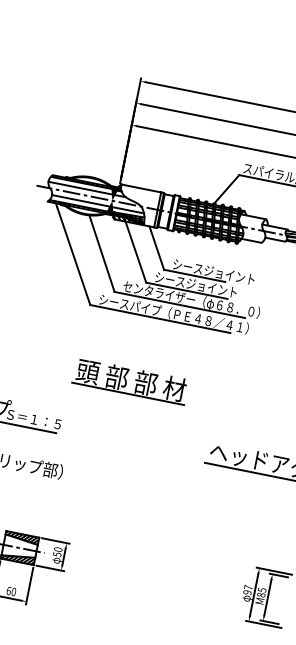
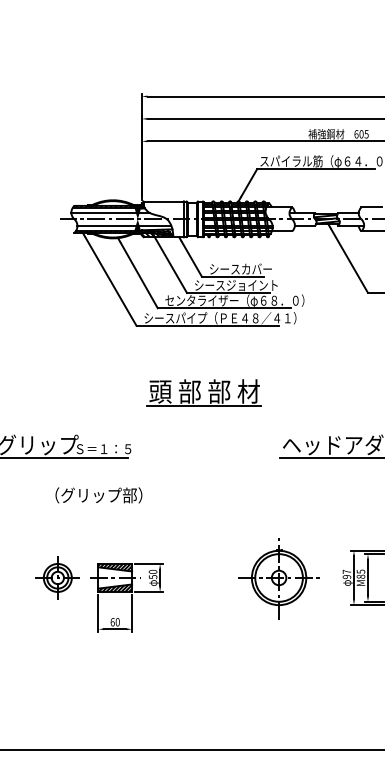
text: (229, 274) -> (267, 268), シースジョイント -> シースカバー
part: (130, 380) -> (203, 392), moved
part: (180, 580) -> (278, 578), added

